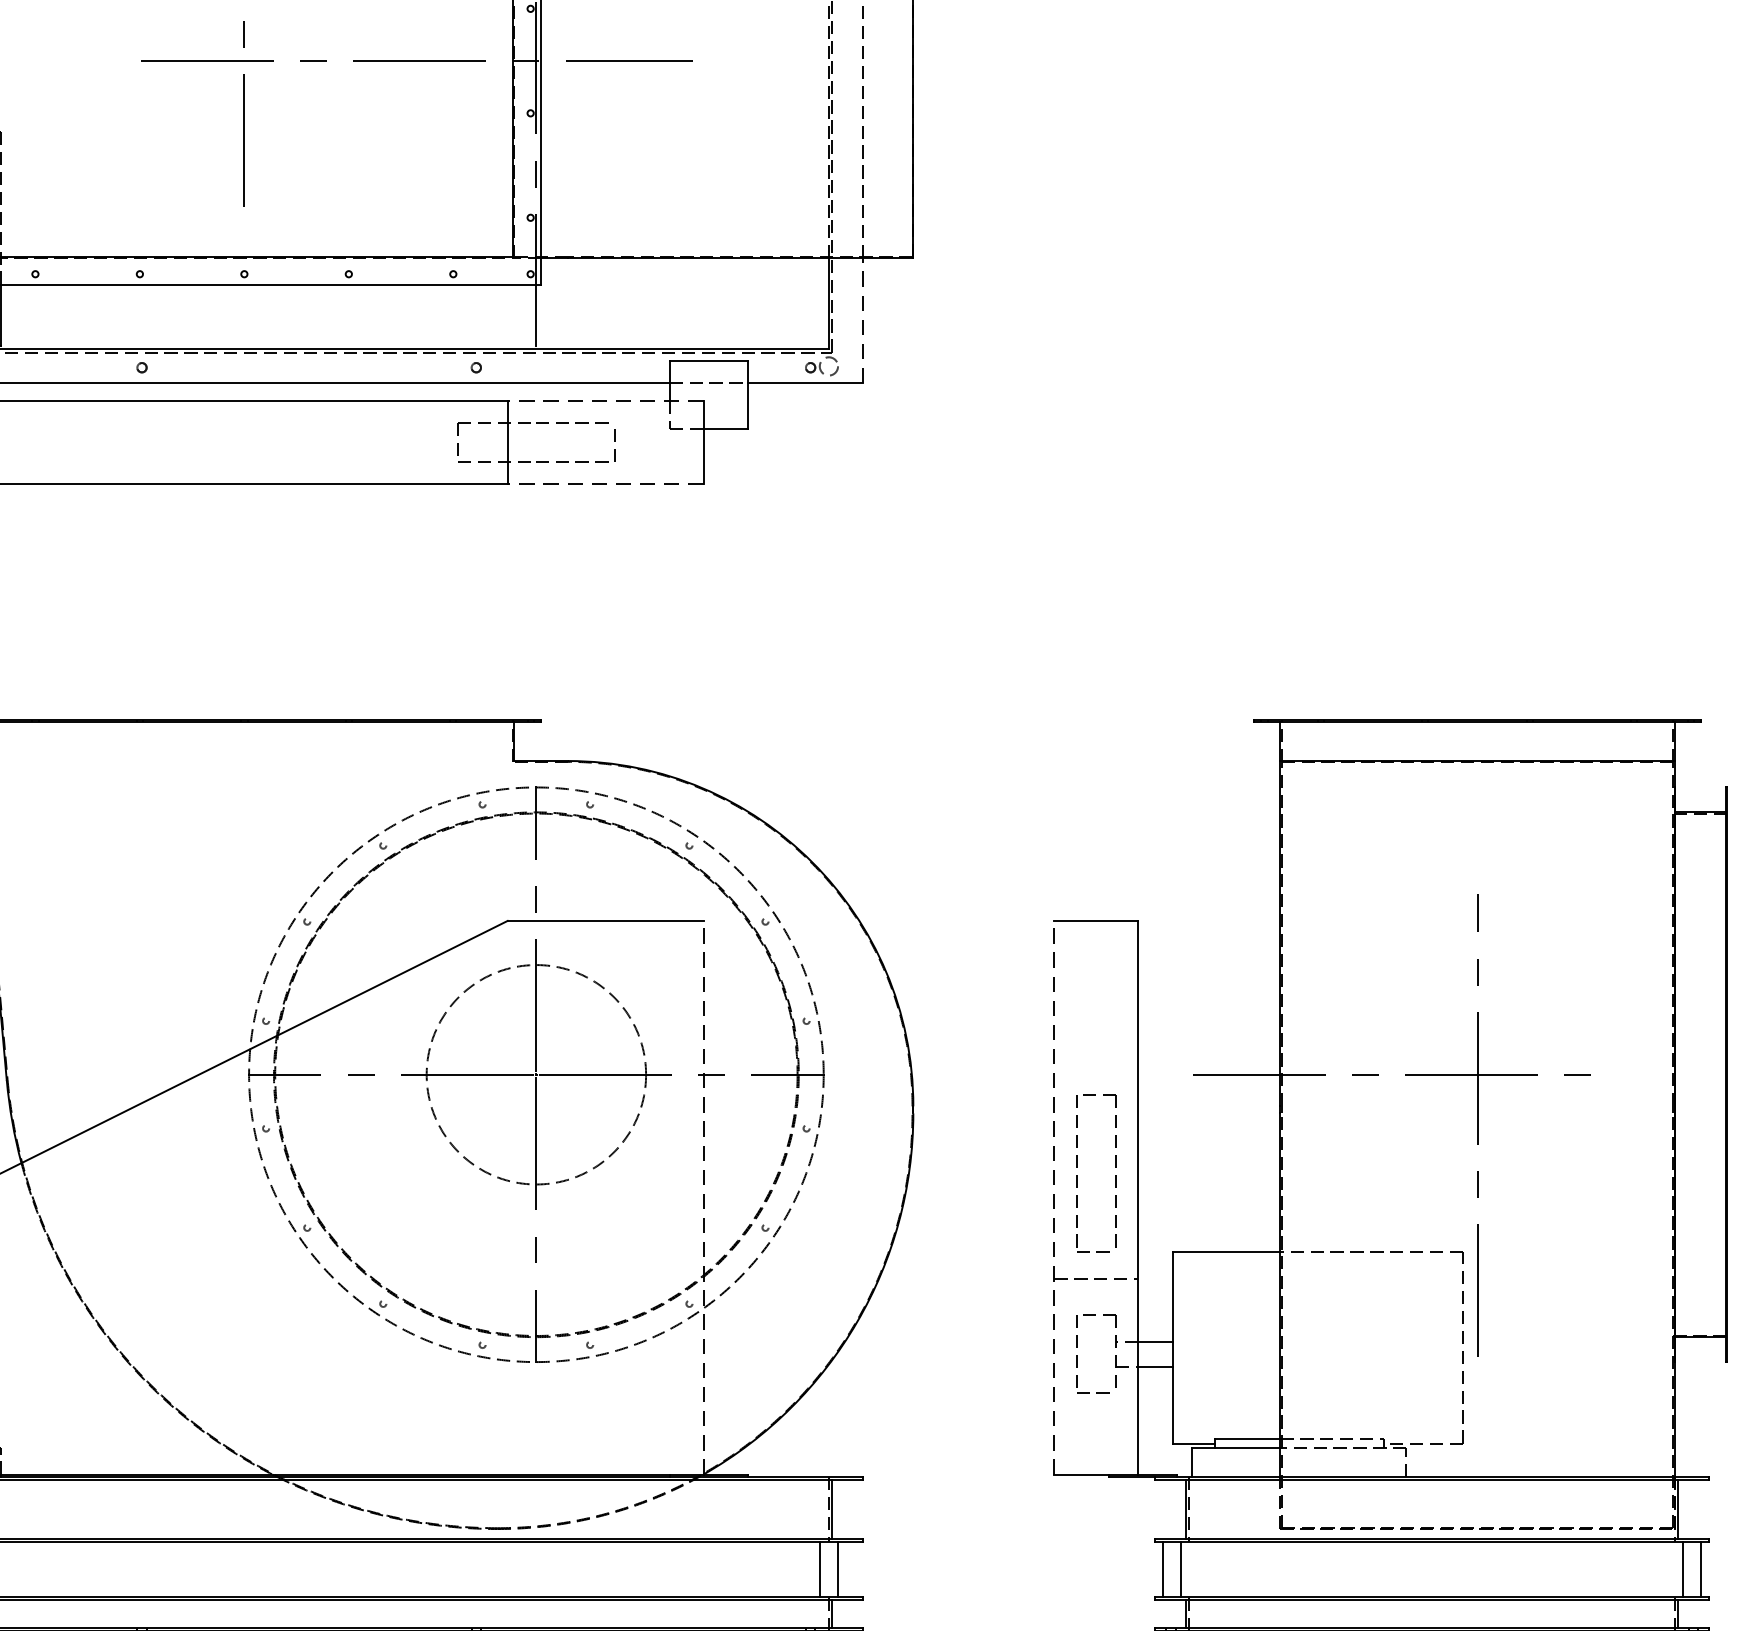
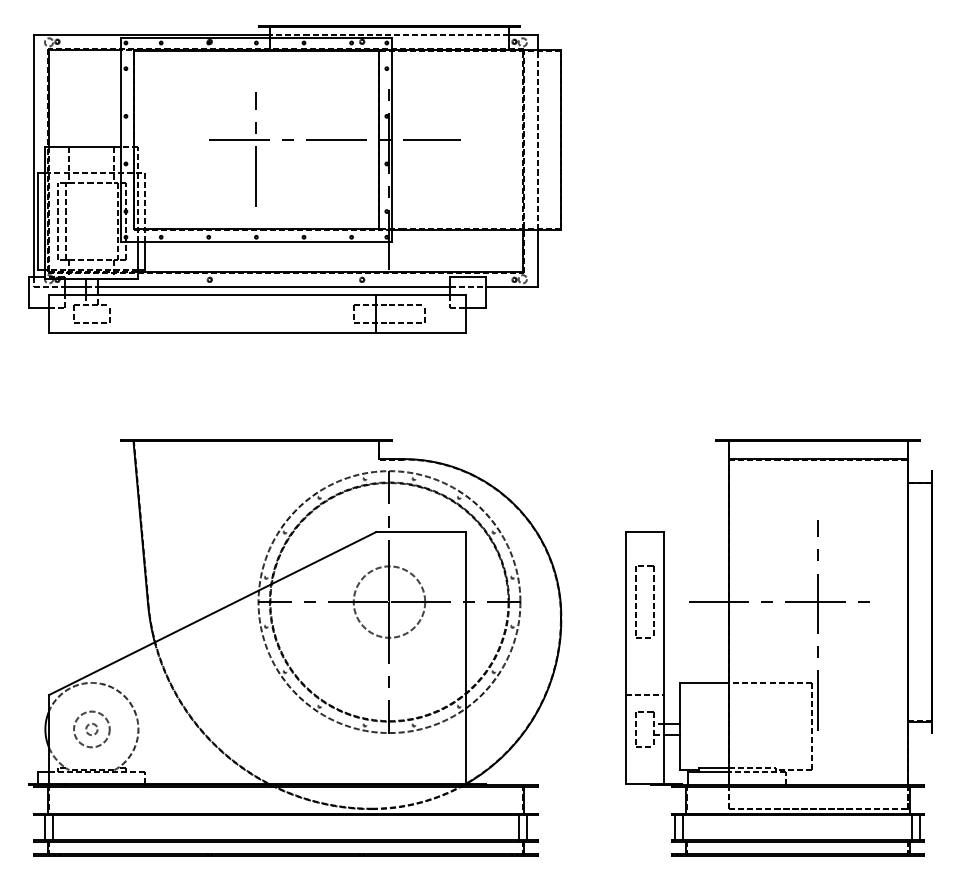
line: (863, 320) -> (538, 258), dashed -> solid
line: (606, 399) -> (421, 294), dashed -> solid
line: (606, 483) -> (421, 332), dashed -> solid
circle: (536, 1073) -> (389, 601), size x0.71
part: (1078, 1167) -> (636, 599), moved
line: (703, 1196) -> (465, 657), dashed -> solid
line: (1054, 1196) -> (625, 657), dashed -> solid

